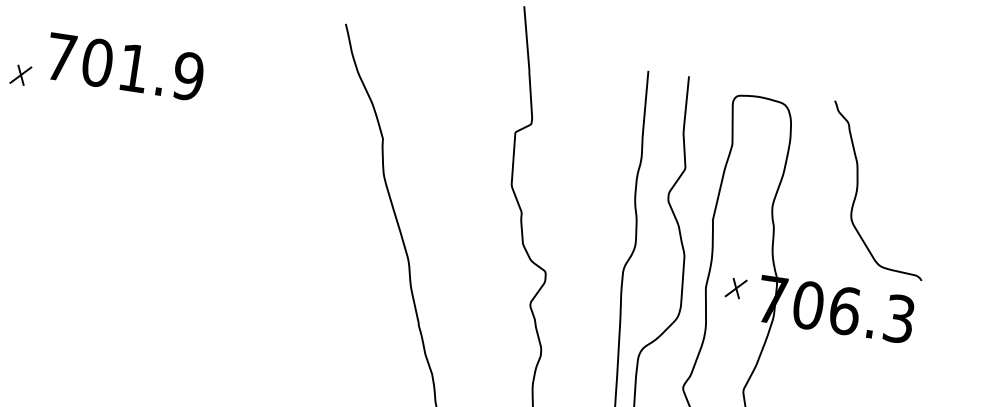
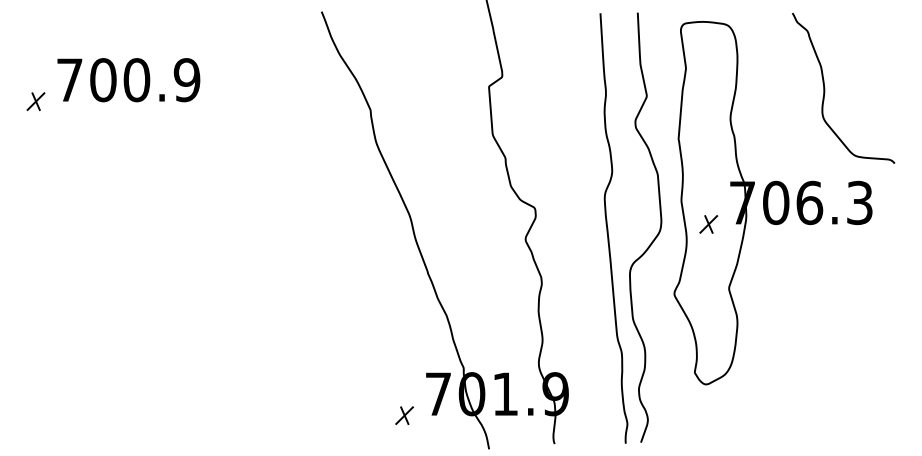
text: (133, 68) -> (136, 80), 701.9 -> 700.9
curve: (858, 186) -> (825, 87), moved
part: (735, 288) -> (708, 224), moved

